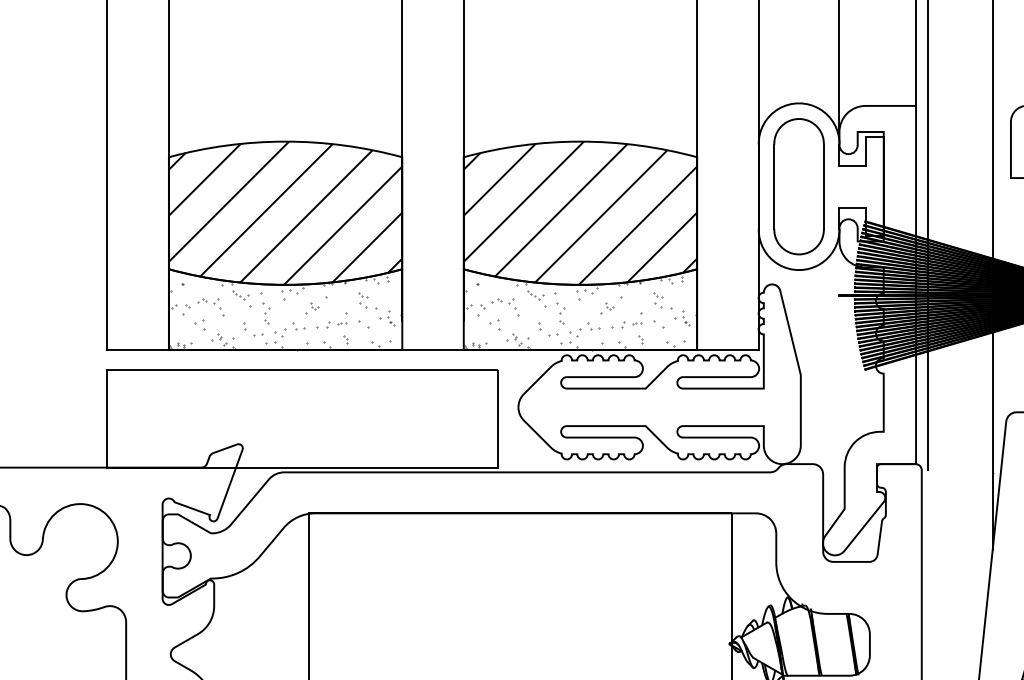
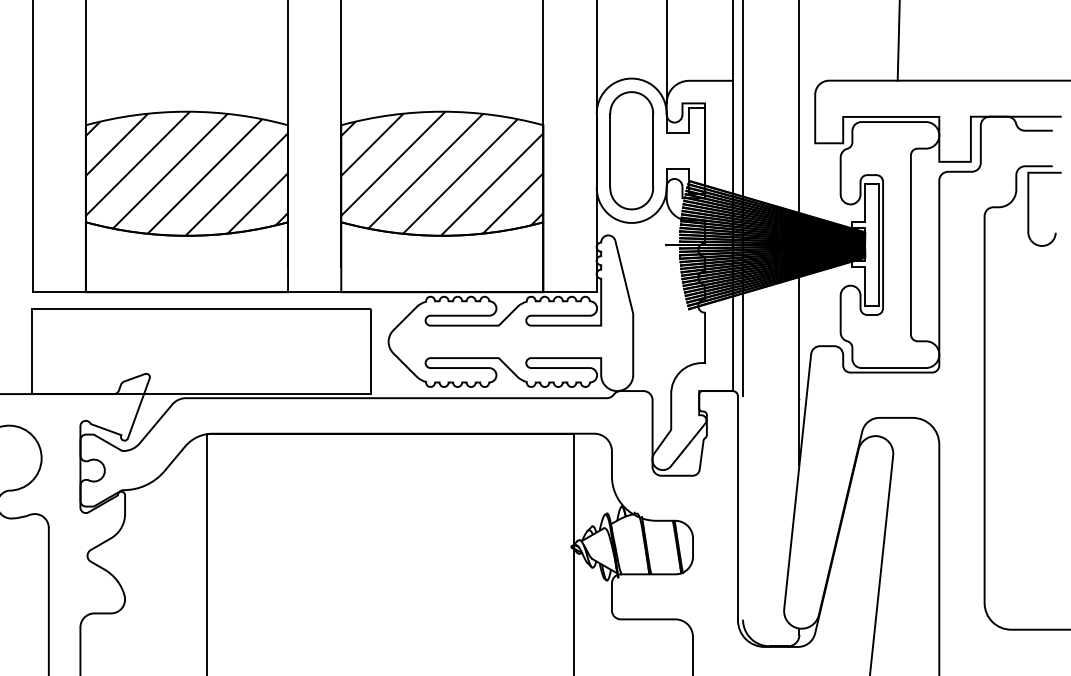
hatch: (285, 313) -> (186, 260), removed
hatch: (580, 313) -> (442, 260), removed

